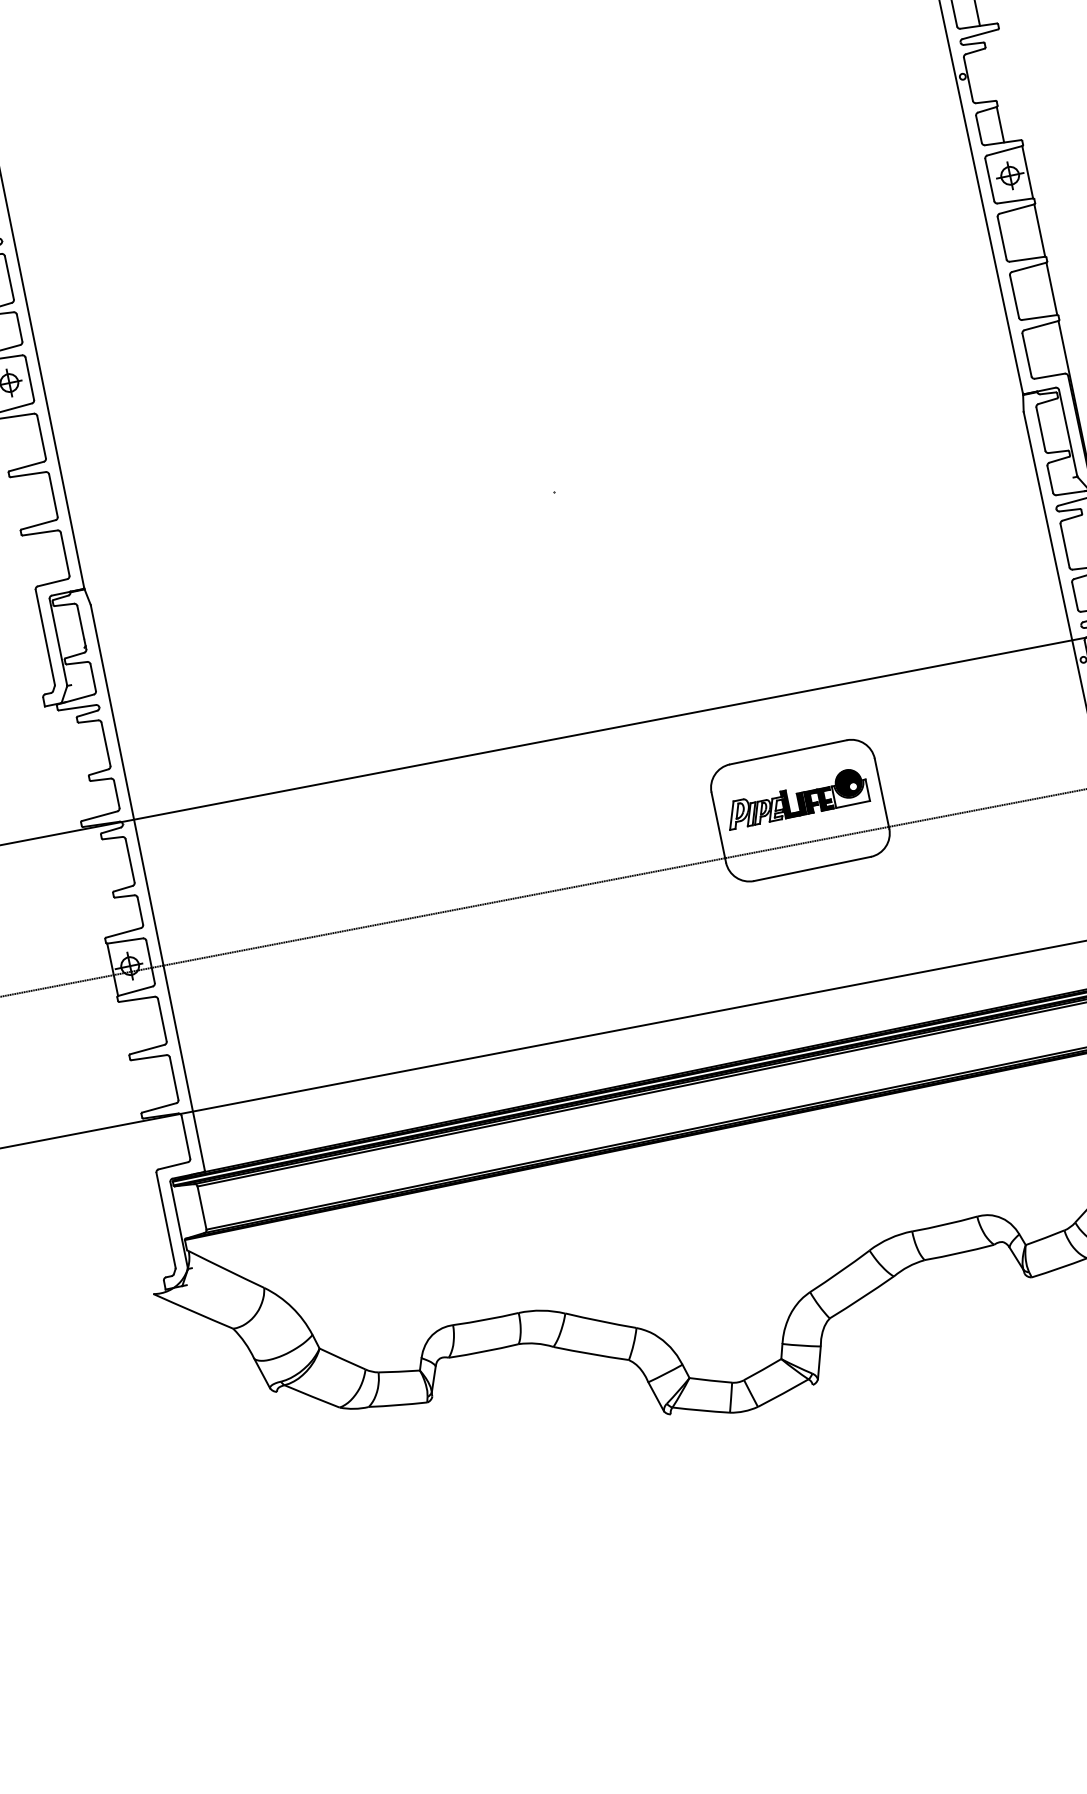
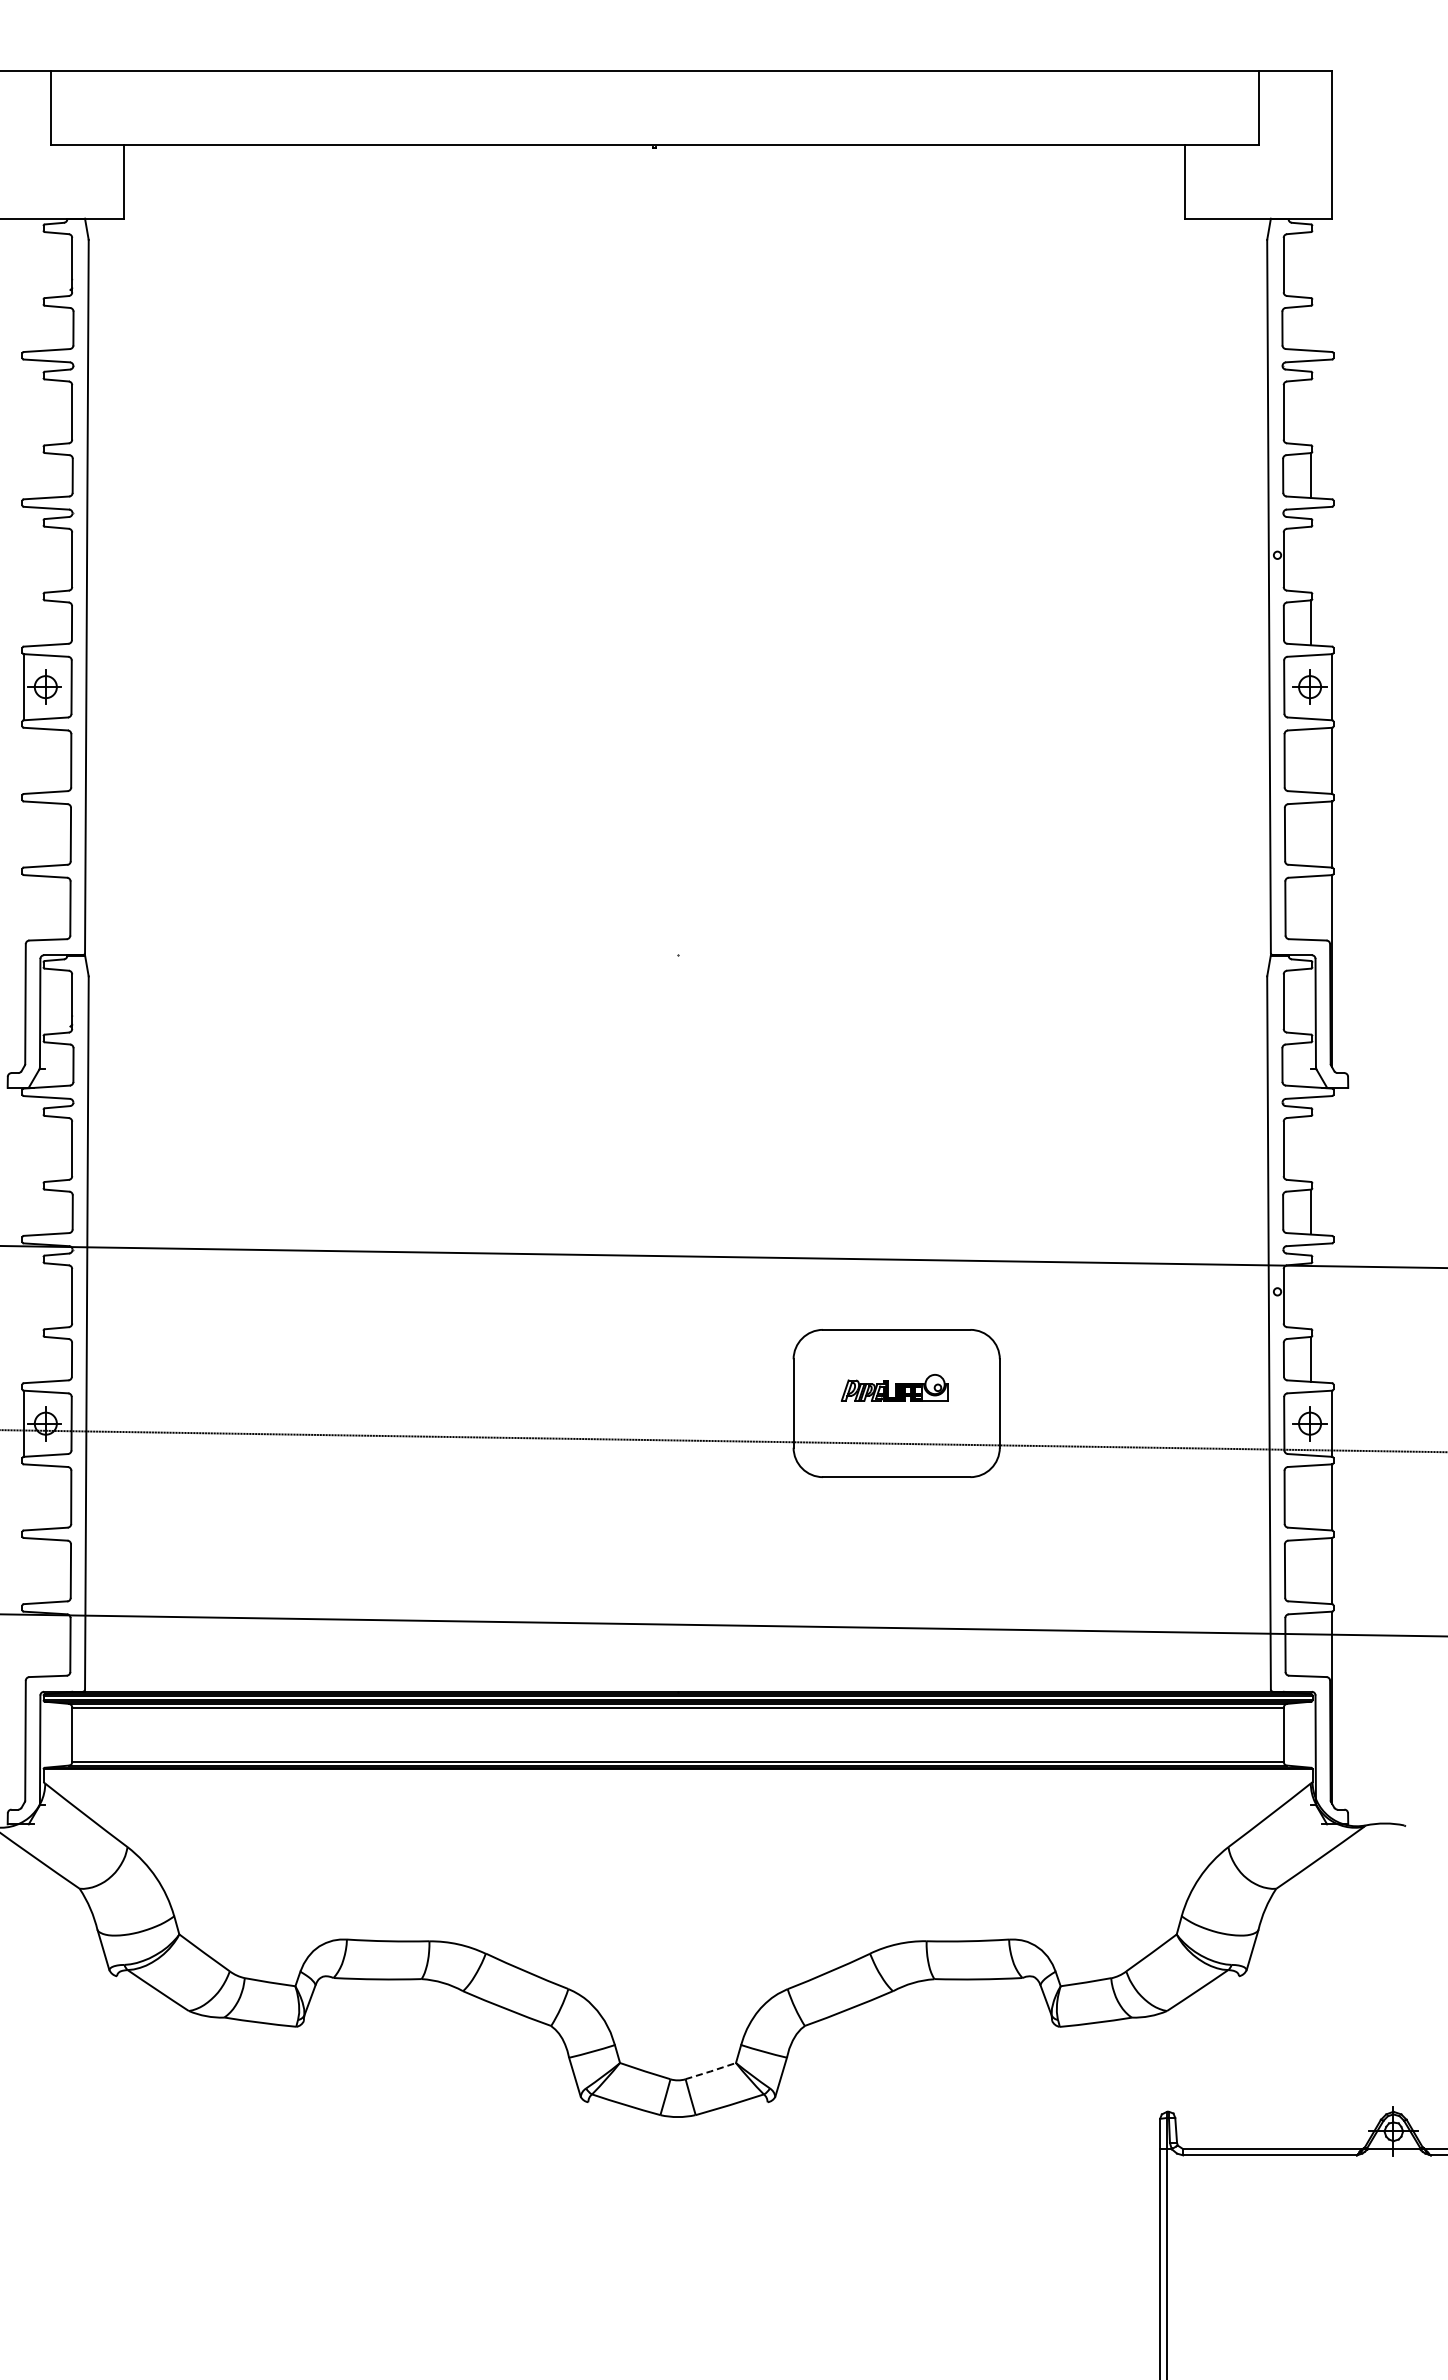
part: (796, 798) -> (894, 1387), size x0.6
line: (762, 1369) -> (710, 2071), solid -> dashed

